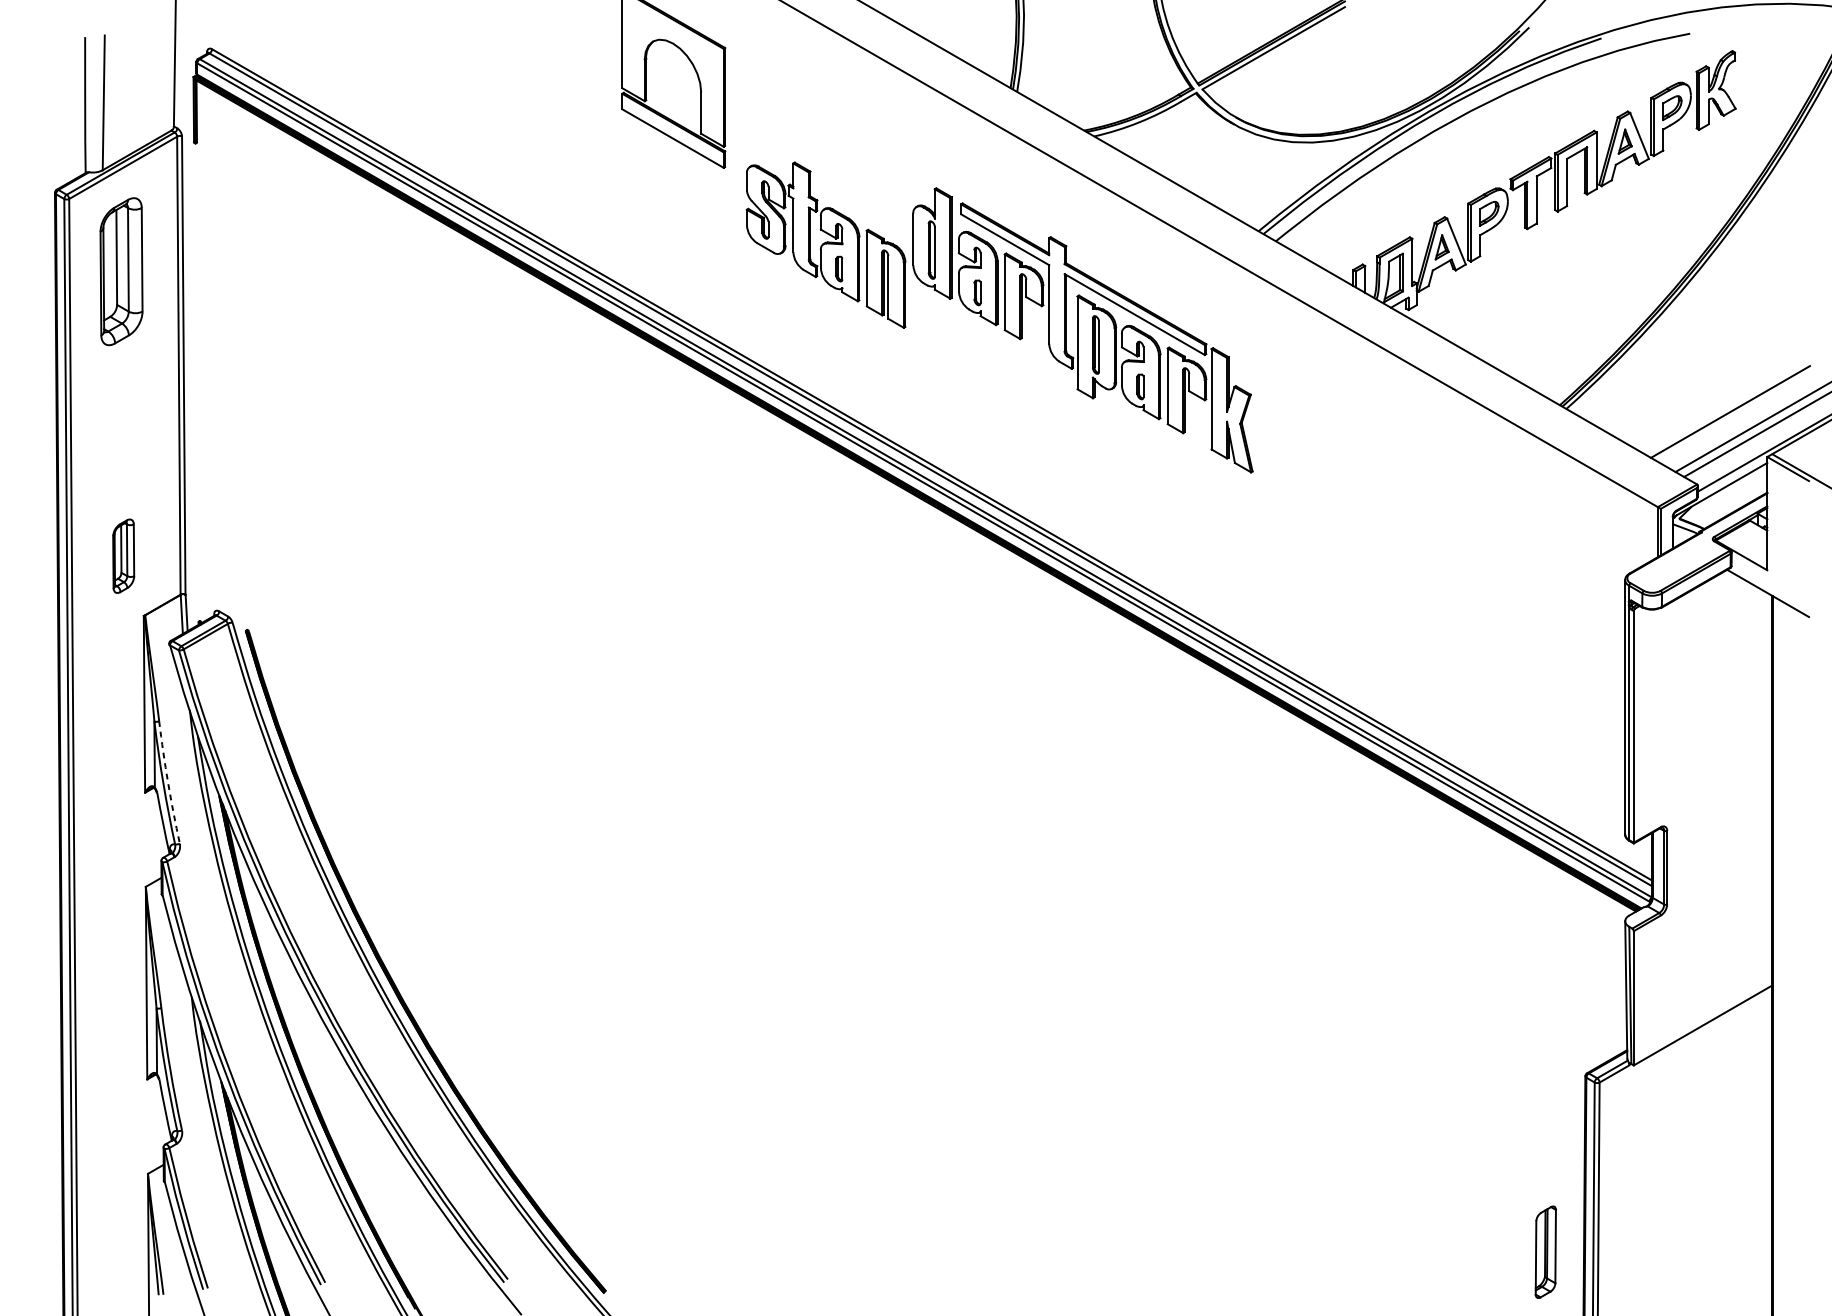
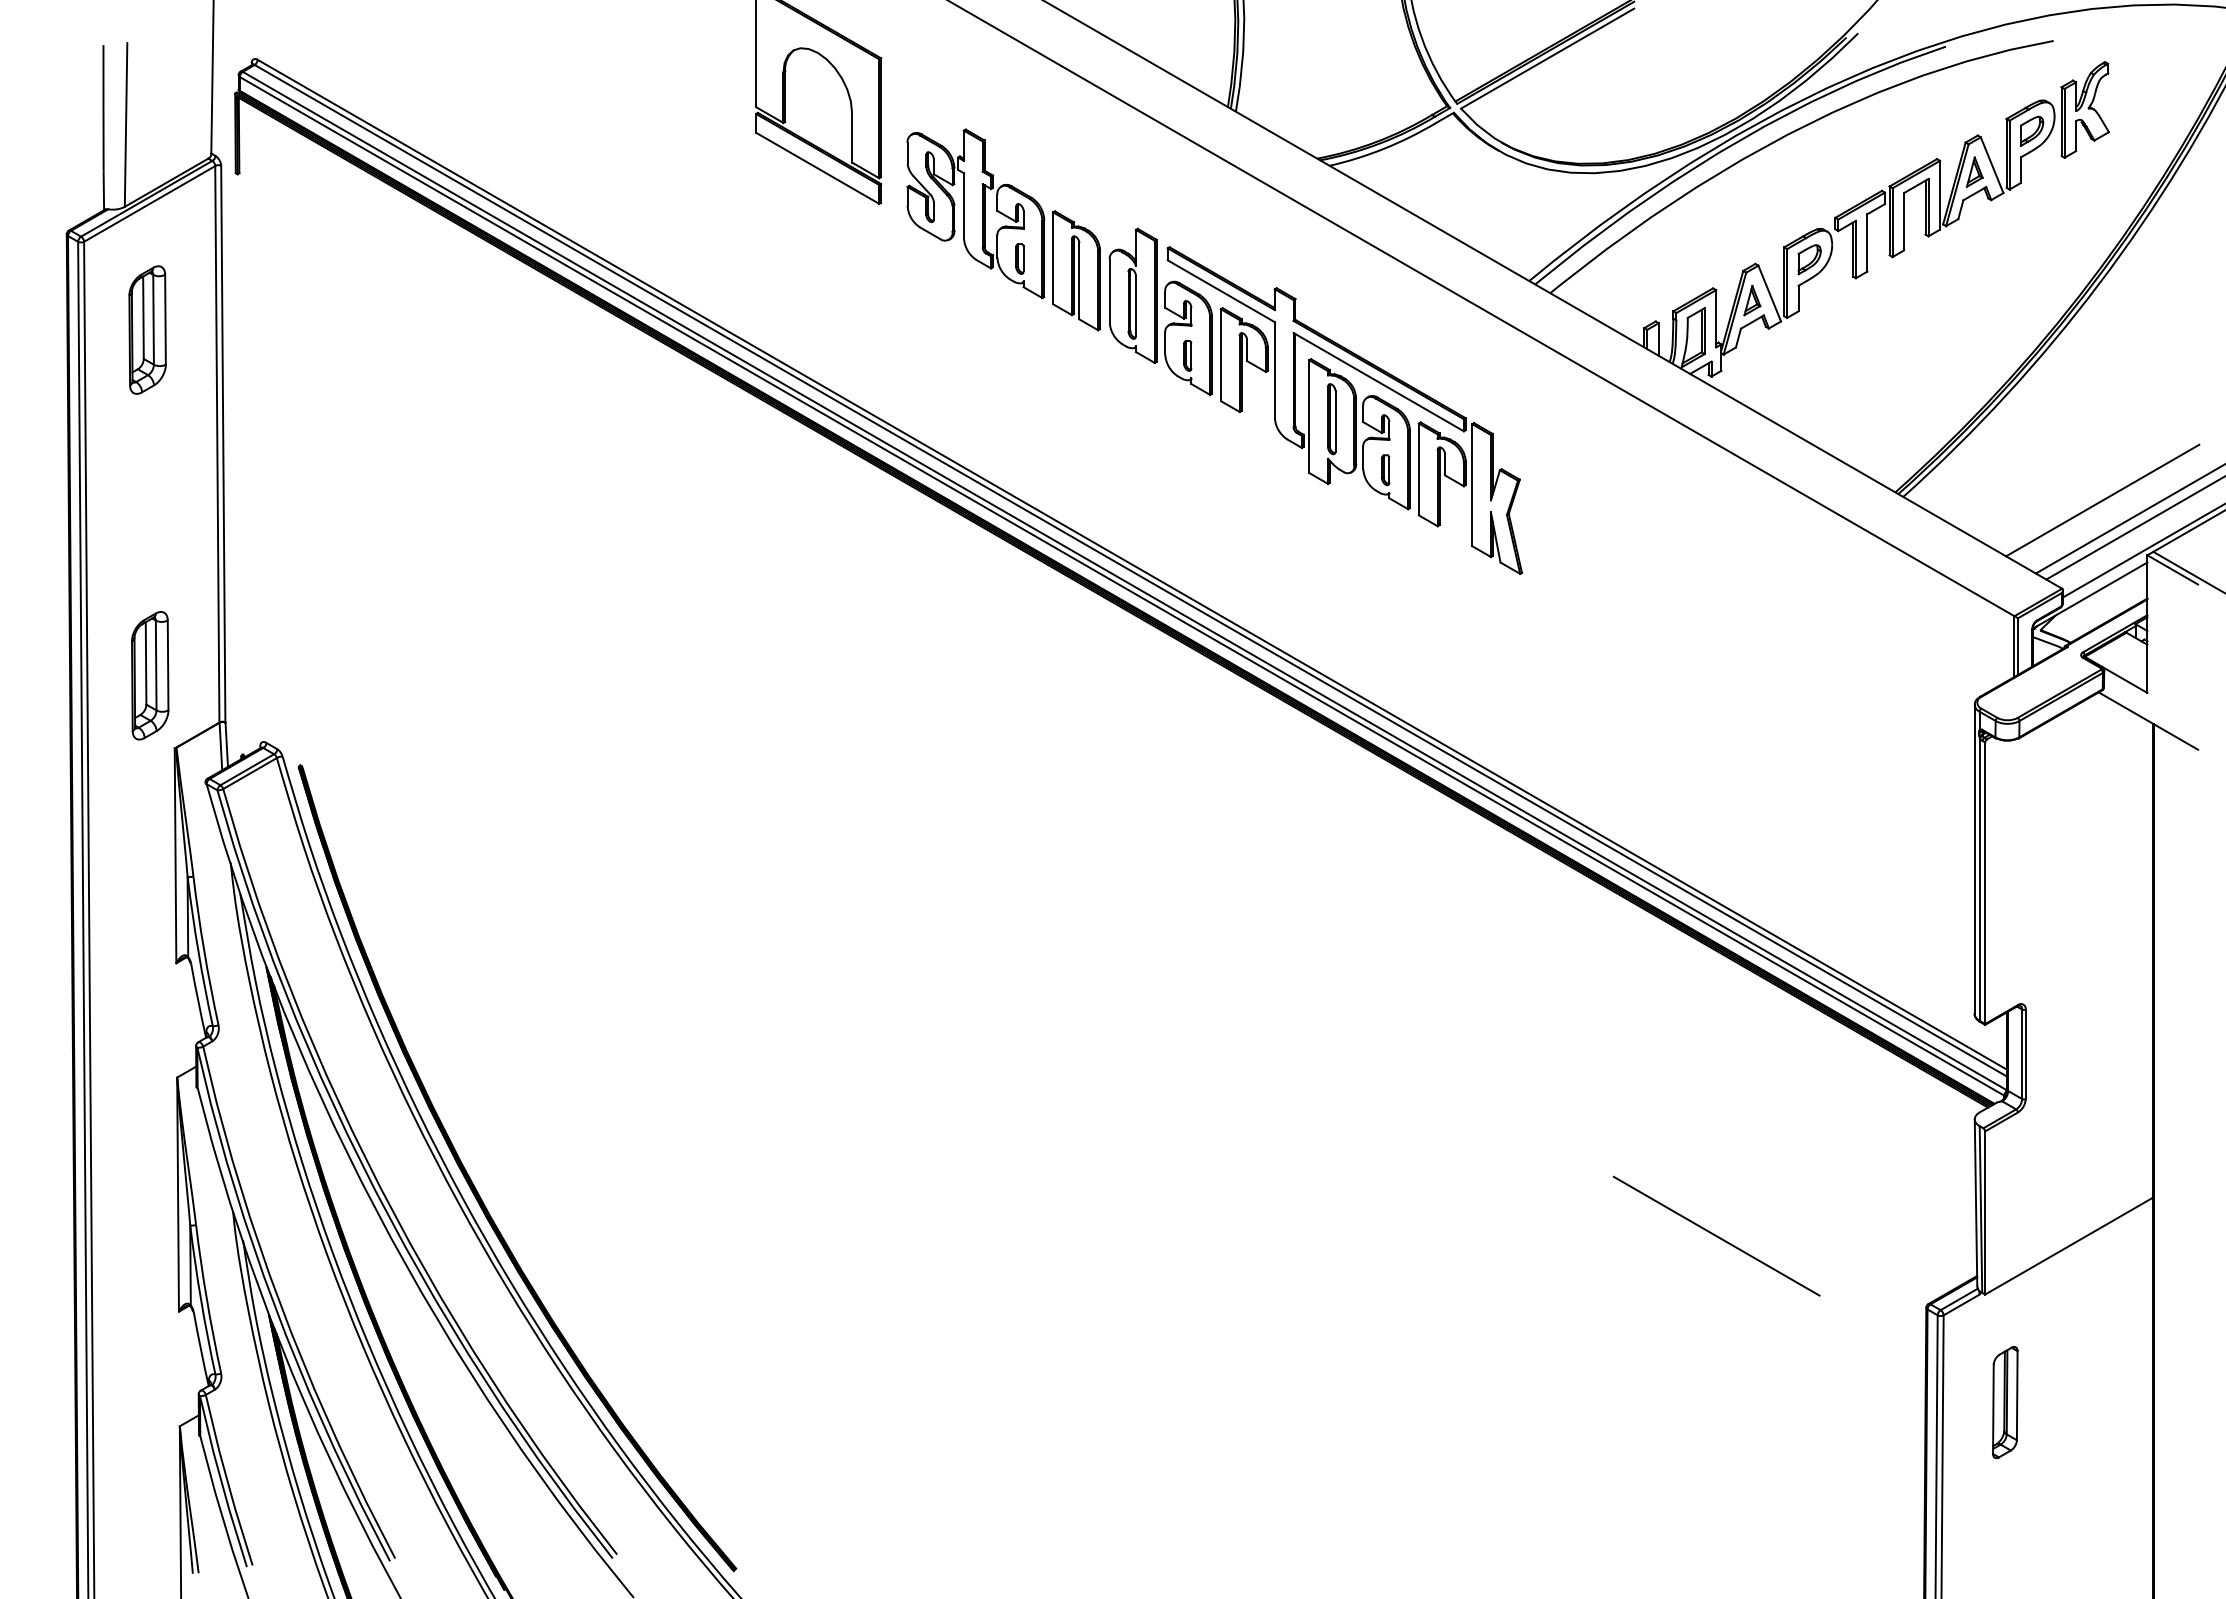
part: (825, 244) -> (1003, 229), moved
part: (121, 271) -> (147, 329), size x0.71
part: (123, 555) -> (150, 675), size x1.43
arc: (168, 782) -> (204, 950), dashed -> solid
line: (1412, 1017) -> (1716, 1236), added
part: (1546, 1252) -> (2005, 1402), moved

